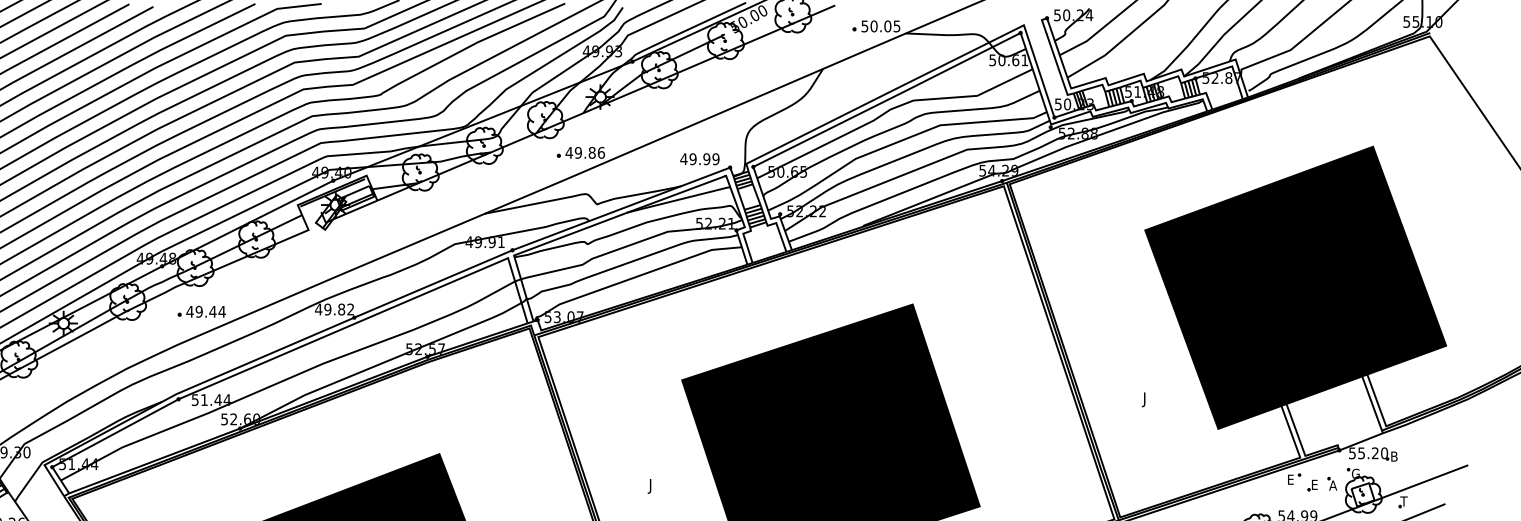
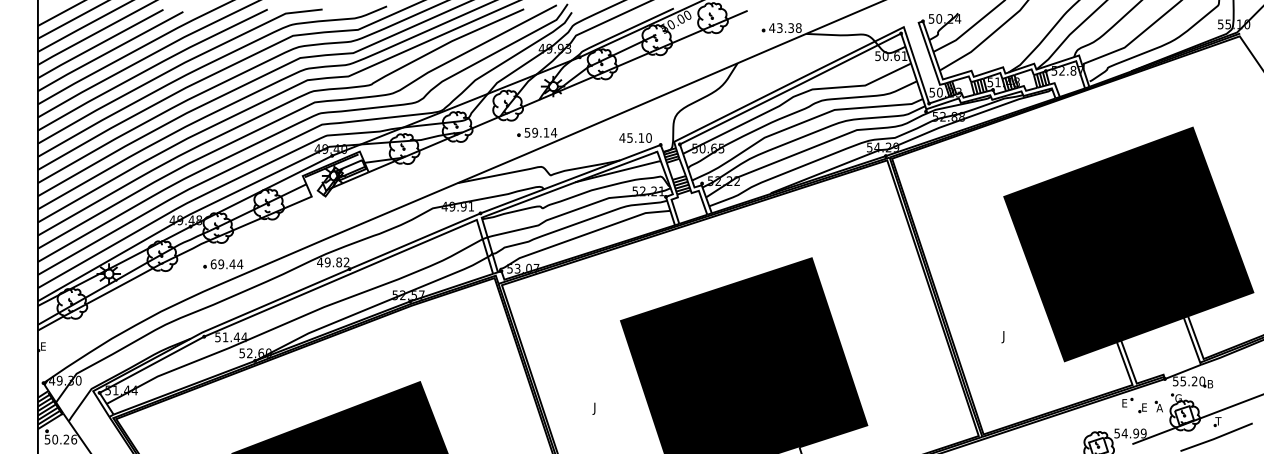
text: (880, 26) -> (785, 28), 50.05 -> 43.38
text: (584, 152) -> (540, 132), 49.86 -> 59.14
text: (704, 158) -> (639, 137), 49.99 -> 45.10
text: (189, 312) -> (213, 264), 49.44 -> 69.44

